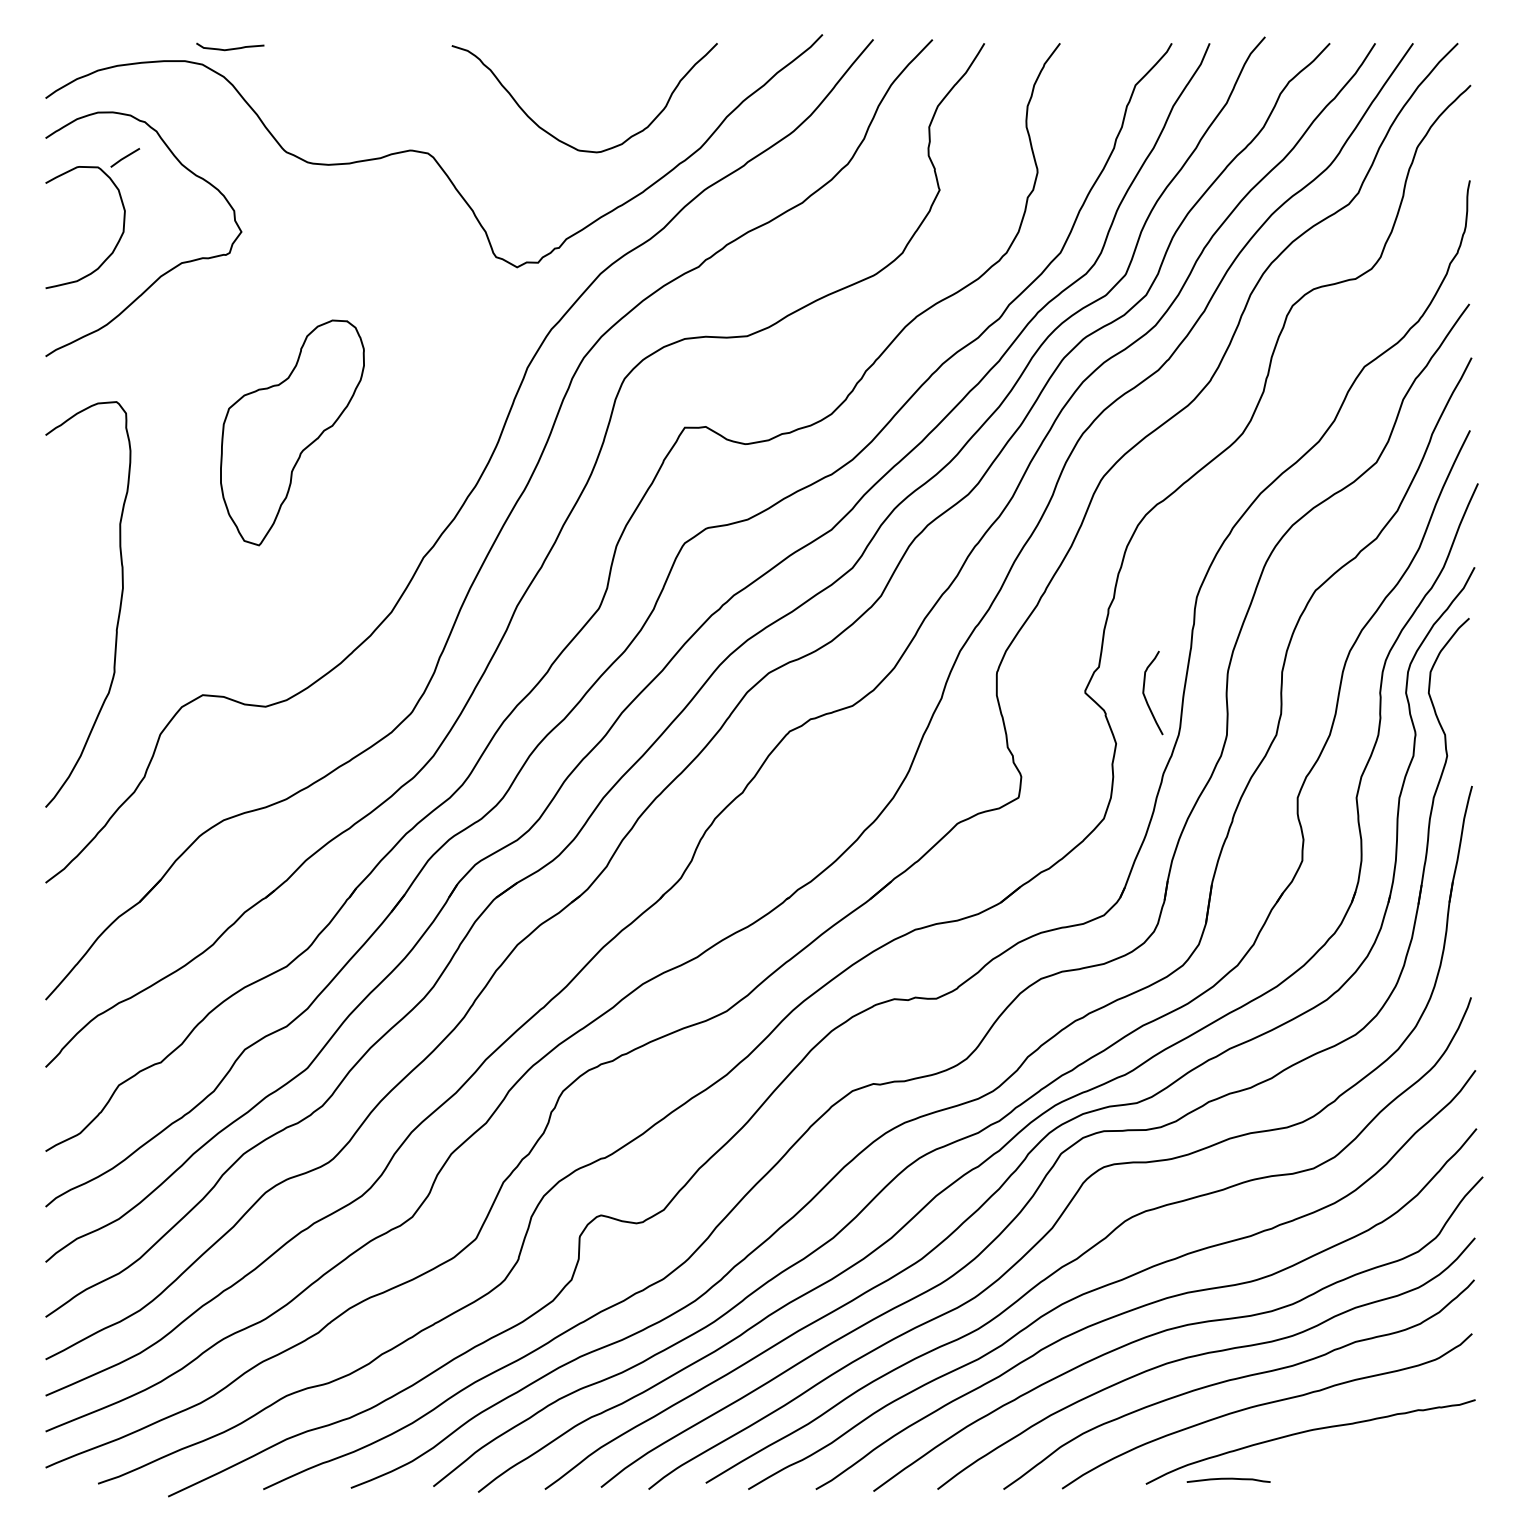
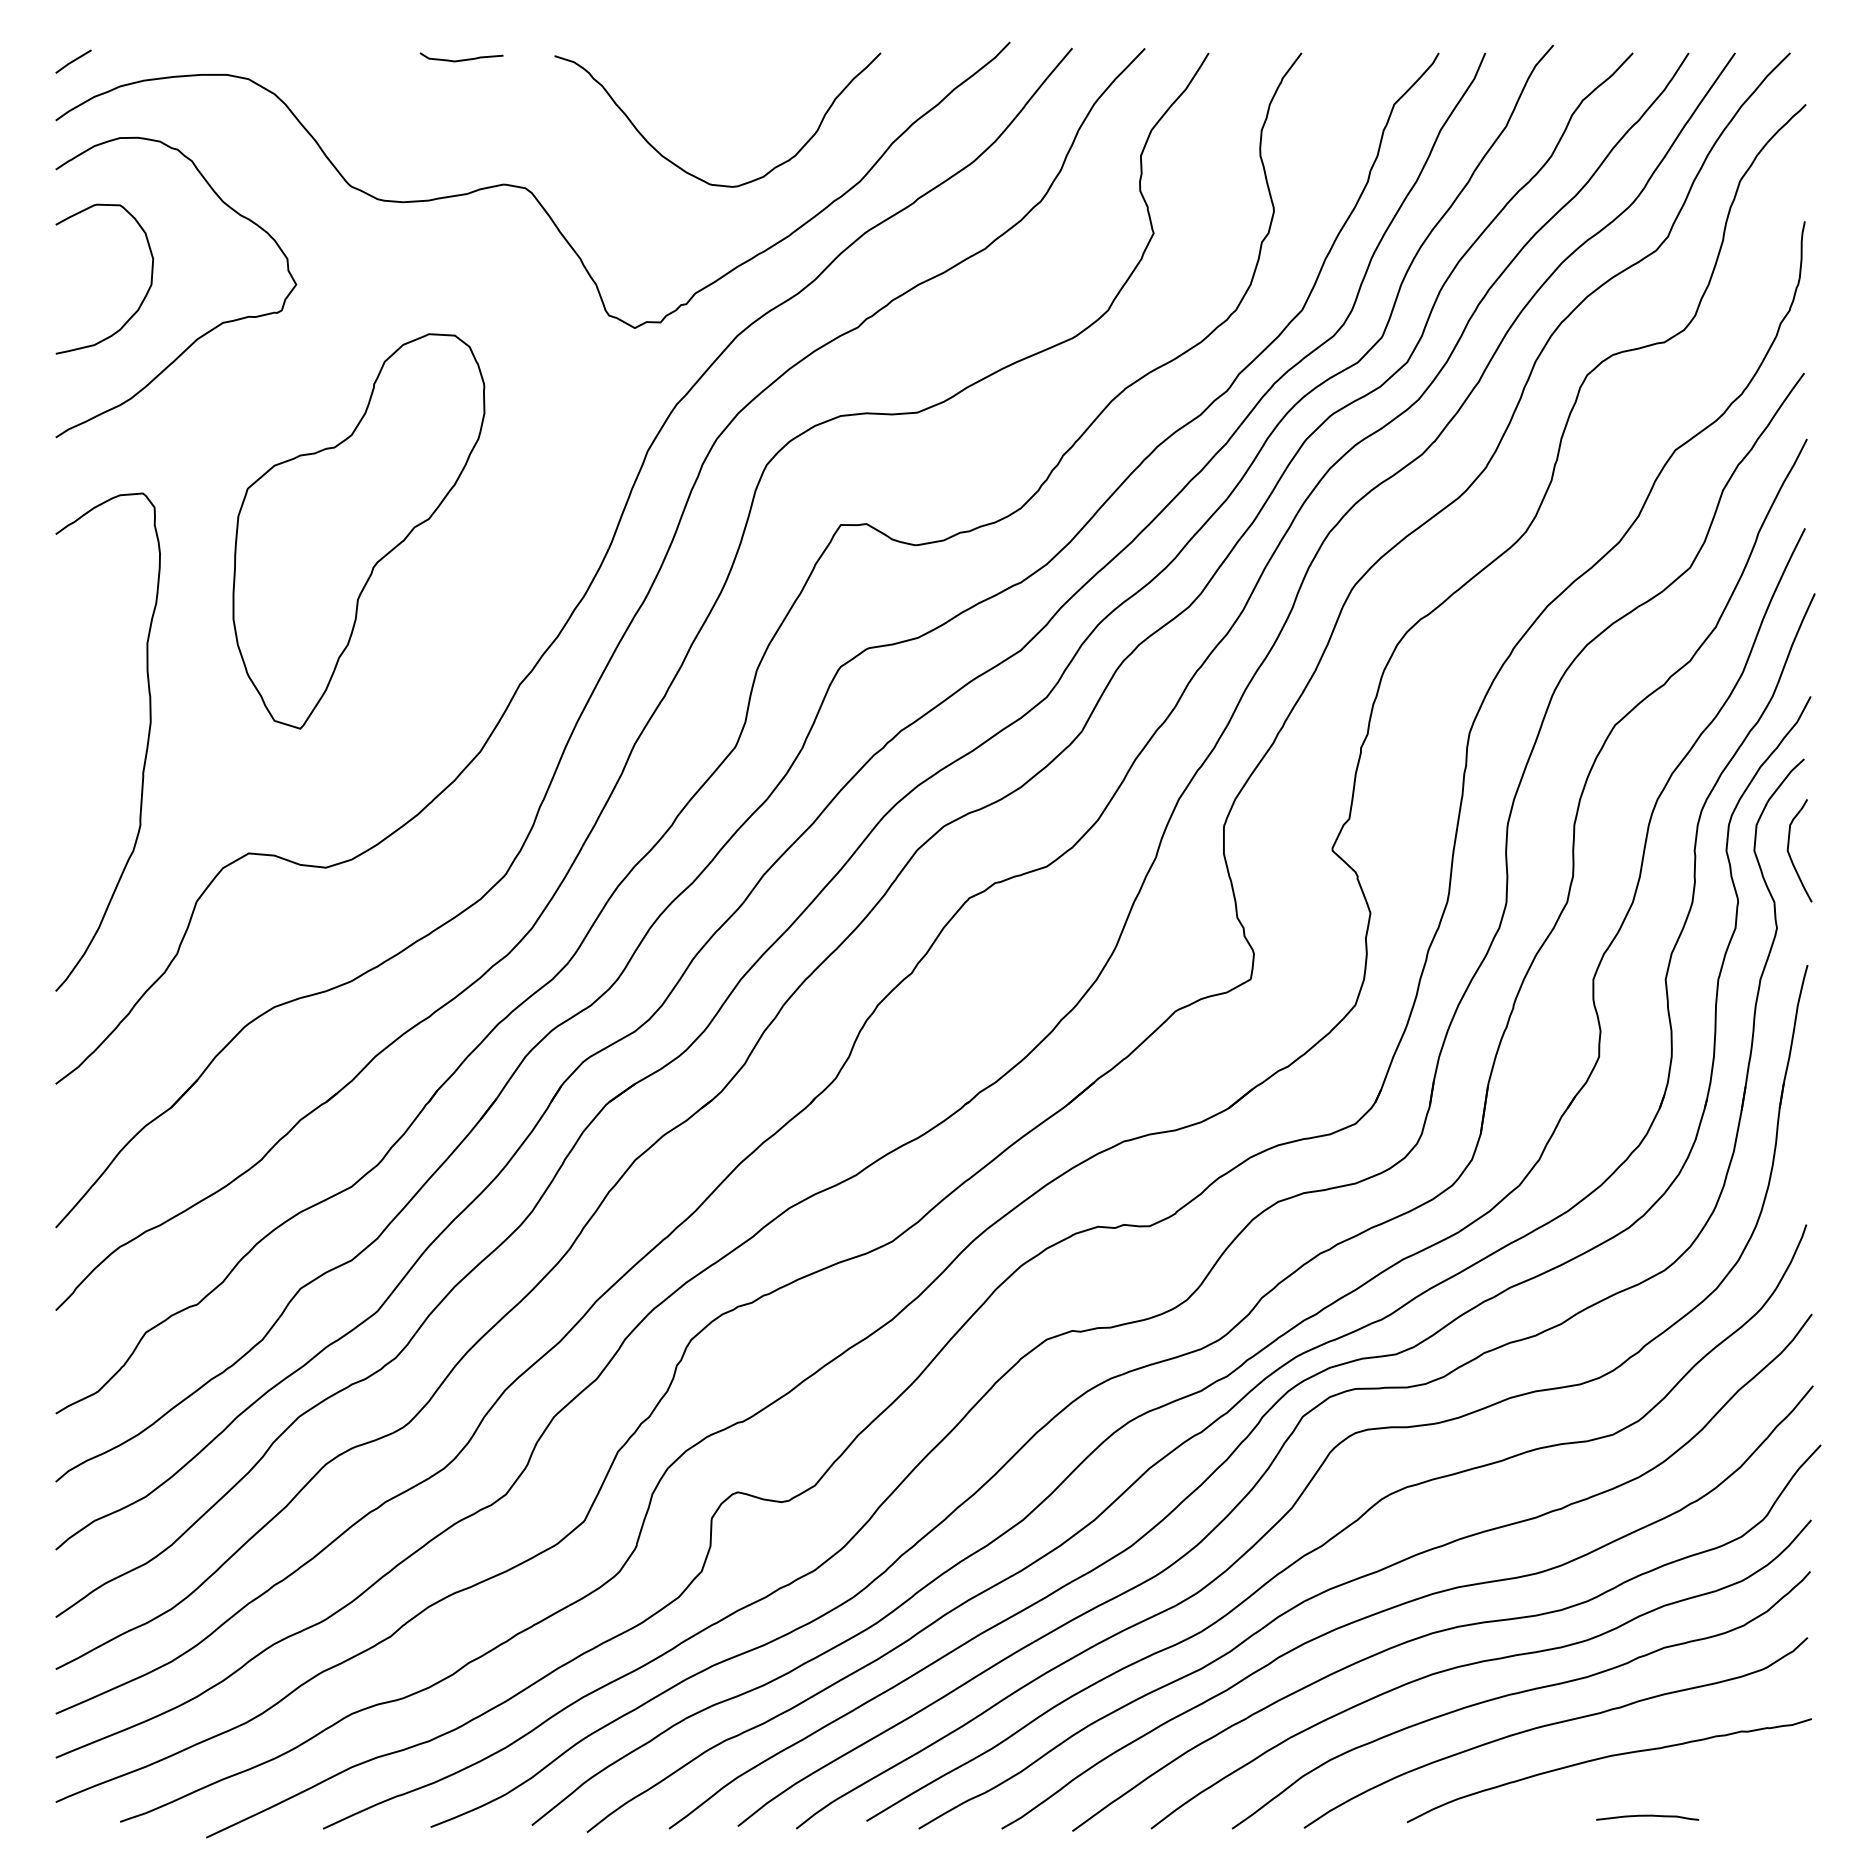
curve: (230, 48) -> (461, 59), moved
line: (125, 157) -> (73, 61), moved
part: (292, 432) -> (358, 531), size x1.43
curve: (1145, 696) -> (1790, 854), moved
curve: (1228, 1479) -> (1647, 1816), moved

